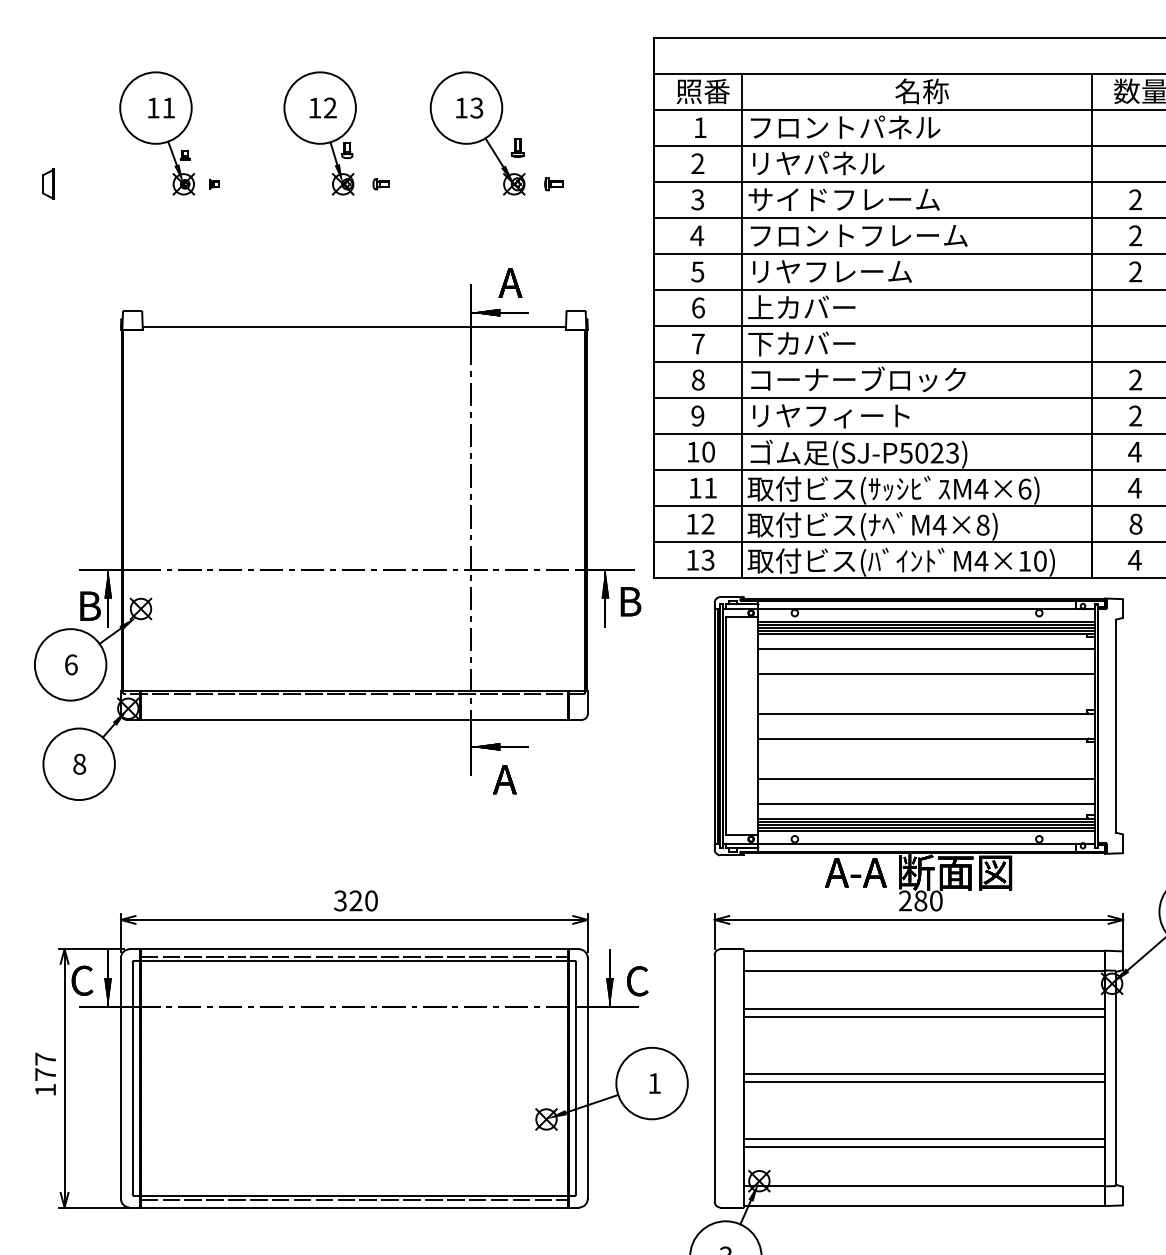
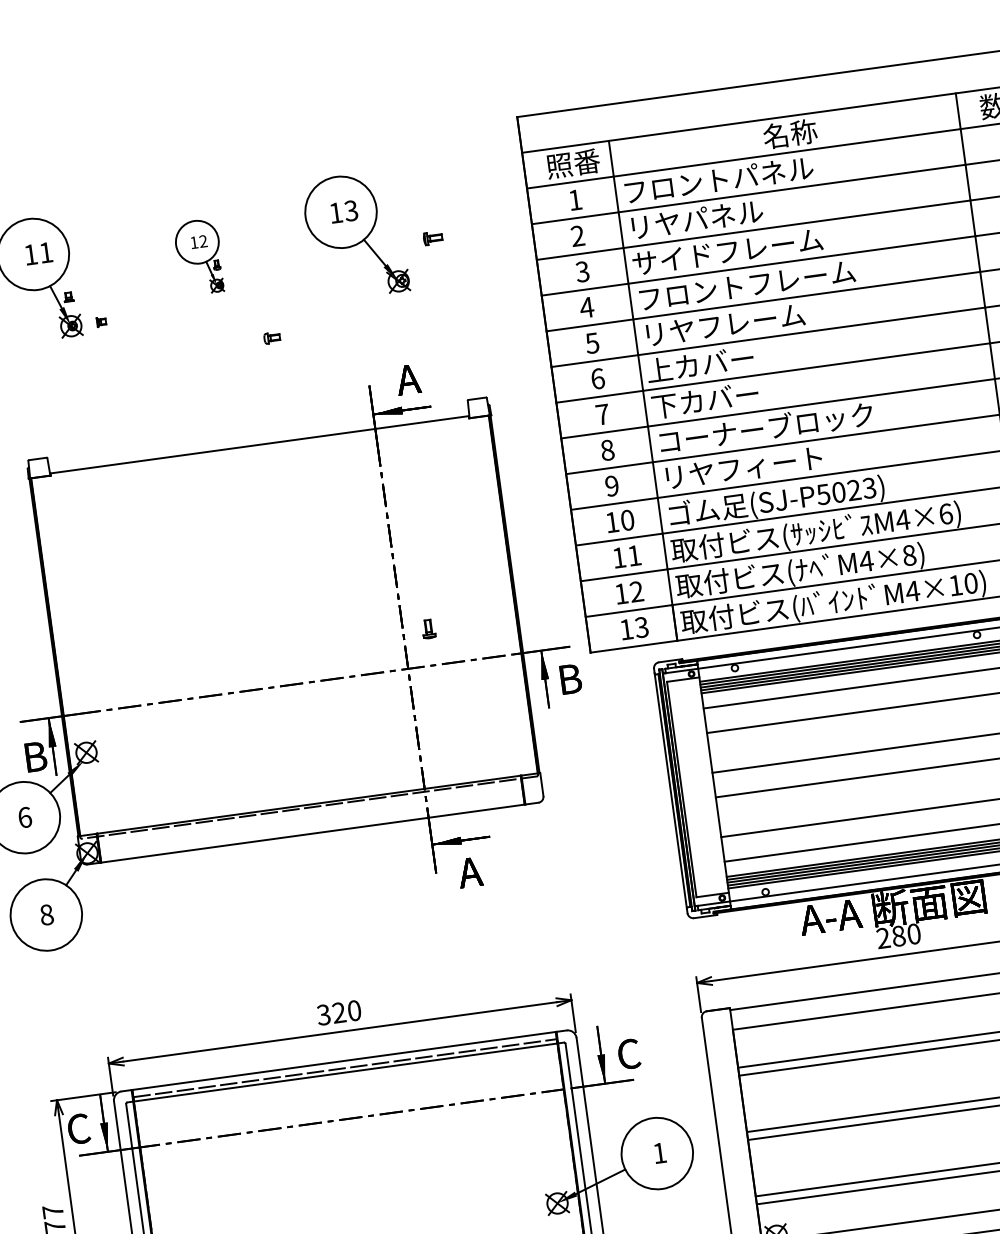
part: (319, 133) -> (198, 257), size x0.6
part: (517, 147) -> (428, 628), moved
part: (380, 184) -> (271, 338), moved
part: (553, 184) -> (432, 238), moved

